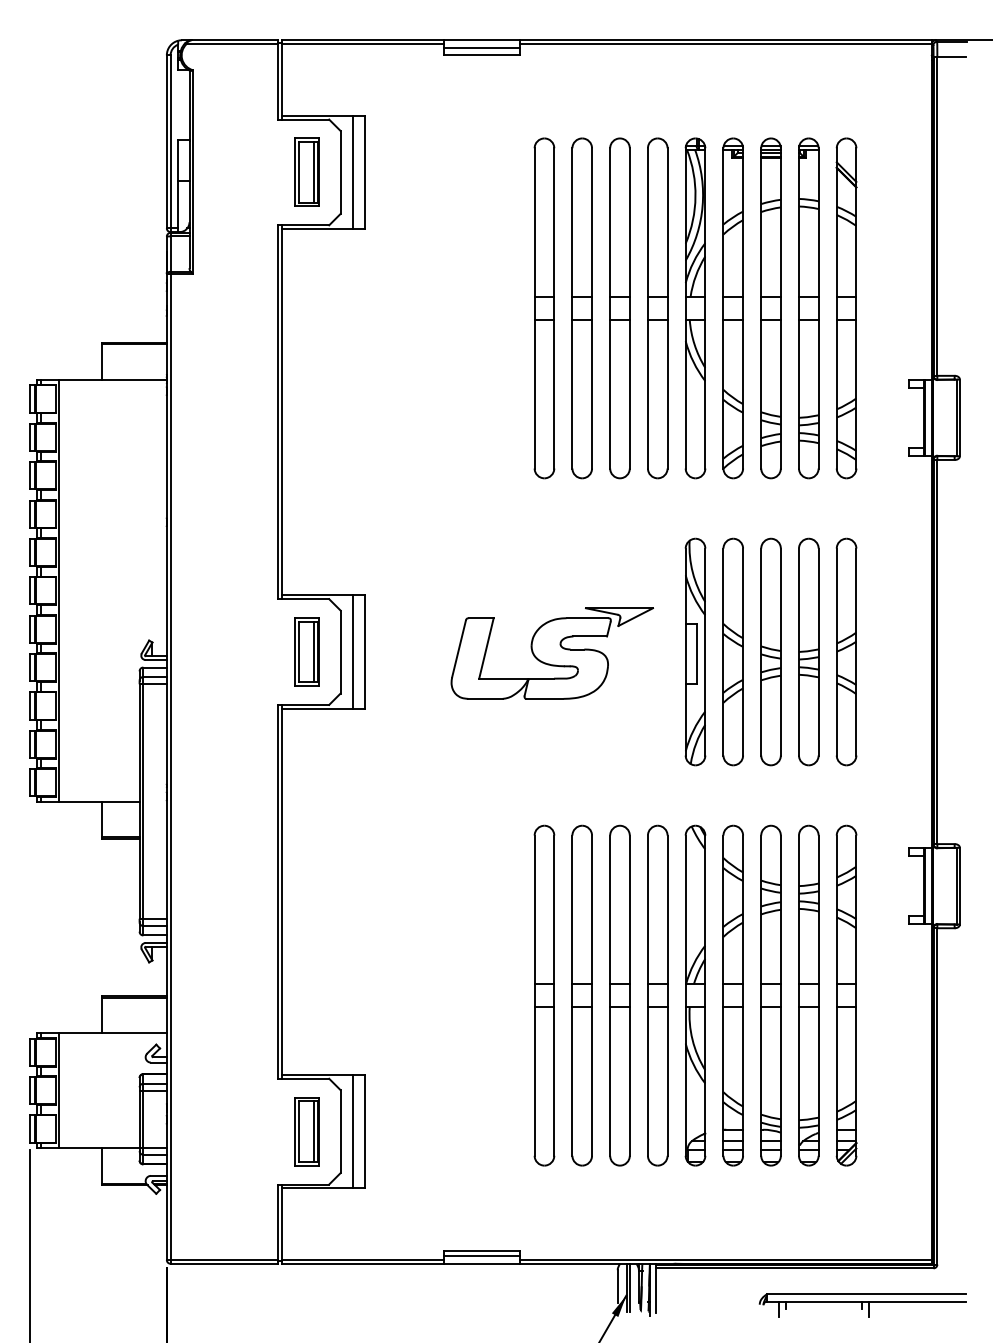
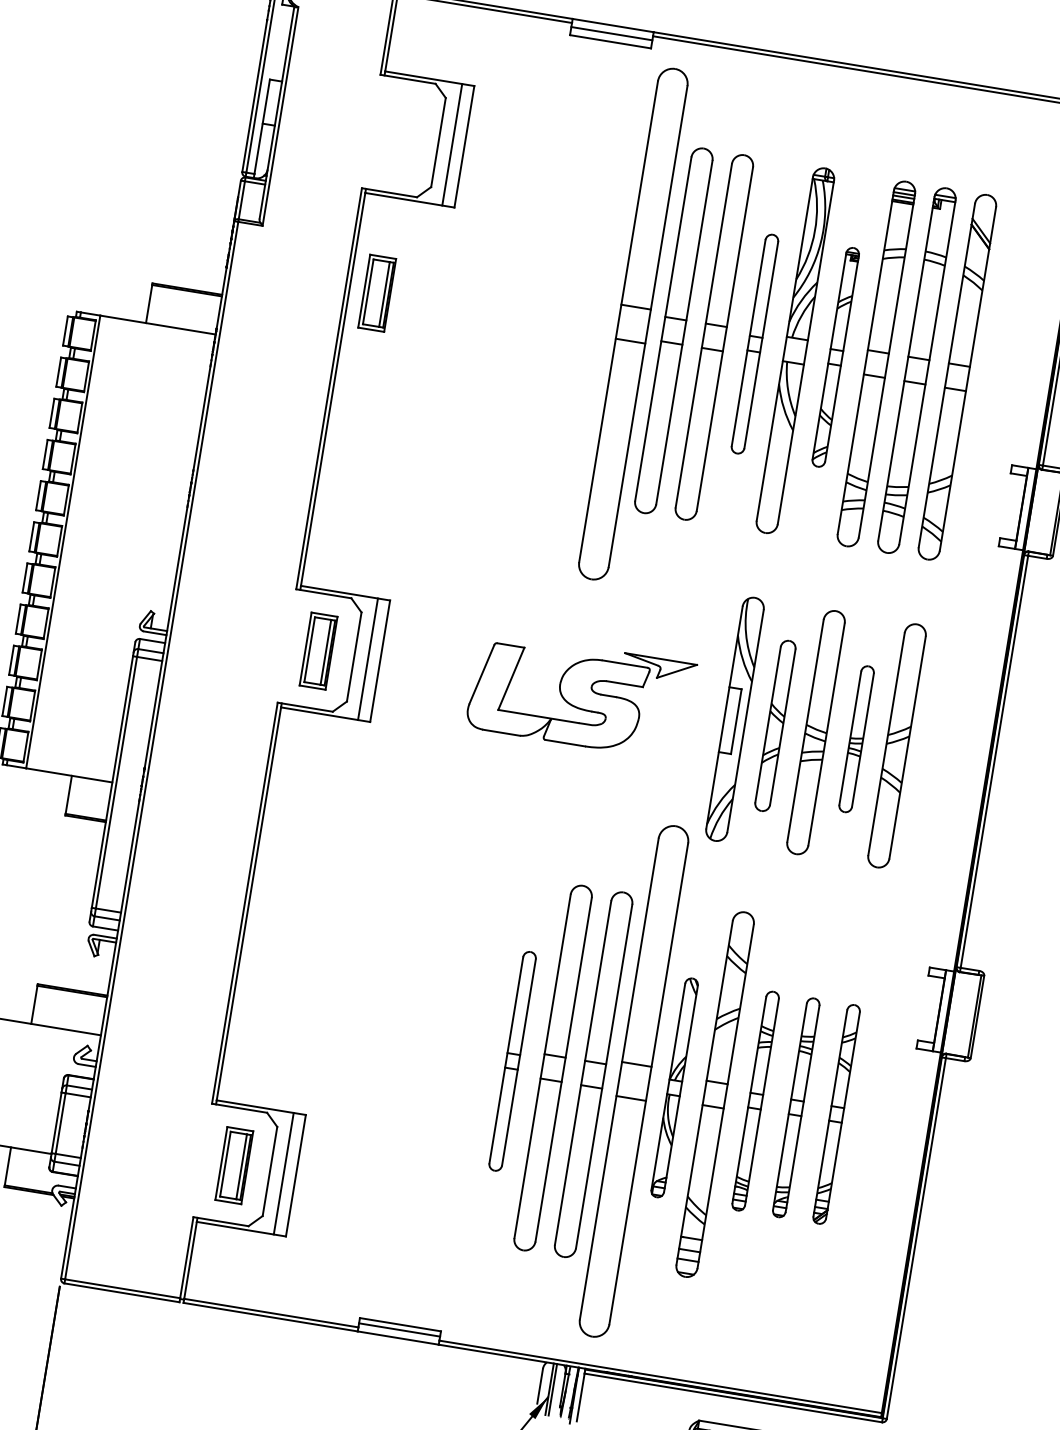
part: (306, 171) -> (376, 292), moved
part: (544, 308) -> (633, 324), size x1.4
part: (657, 308) -> (754, 344), size x0.6
part: (732, 308) -> (835, 357), size x0.6
part: (732, 651) -> (774, 725), size x0.7
part: (808, 651) -> (856, 738), size x0.6
part: (544, 995) -> (512, 1061), size x0.6
part: (657, 995) -> (633, 1081), size x1.4
part: (695, 995) -> (674, 1087), size x0.6
part: (770, 995) -> (755, 1100), size x0.6
part: (808, 995) -> (795, 1107), size x0.6
part: (846, 995) -> (836, 1114), size x0.6

